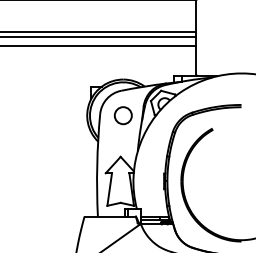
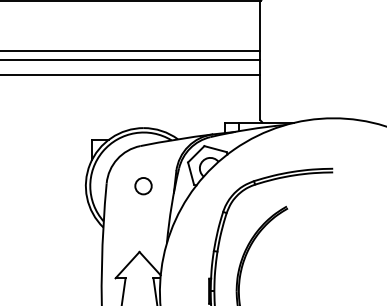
circle: (122, 115) -> (142, 185), size x0.6

